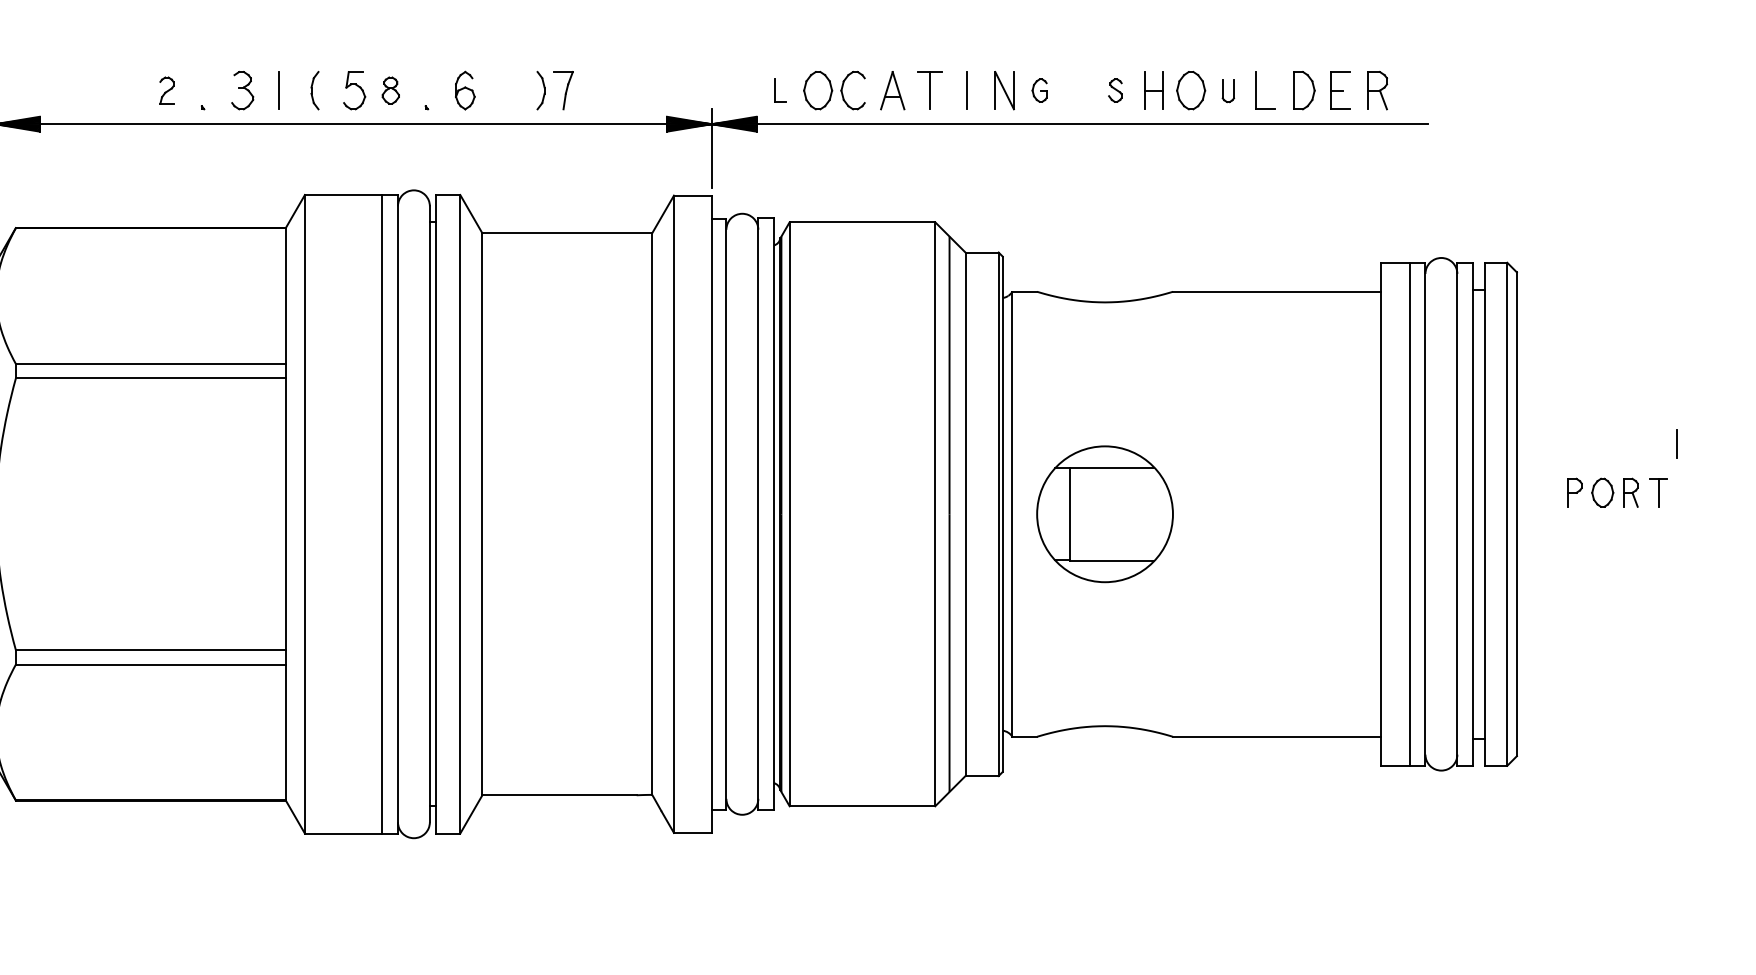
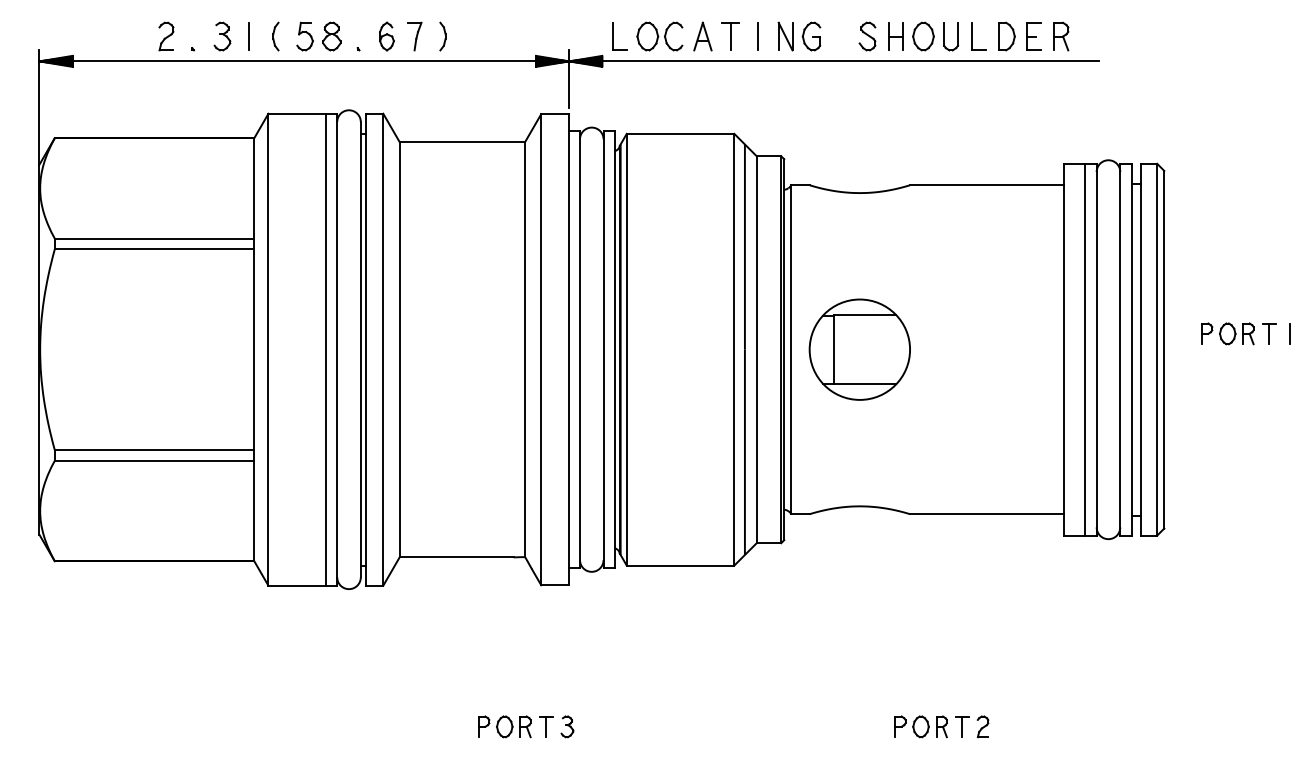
part: (166, 90) -> (166, 36), size x1.43
part: (390, 90) -> (331, 36), size x1.43
part: (563, 90) -> (414, 36), moved
part: (779, 90) -> (619, 36), size x1.67
part: (1039, 90) -> (811, 36), size x1.67
part: (1115, 90) -> (867, 36), size x1.67
part: (1227, 90) -> (950, 36), size x1.67
line: (1676, 443) -> (1289, 333), moved

